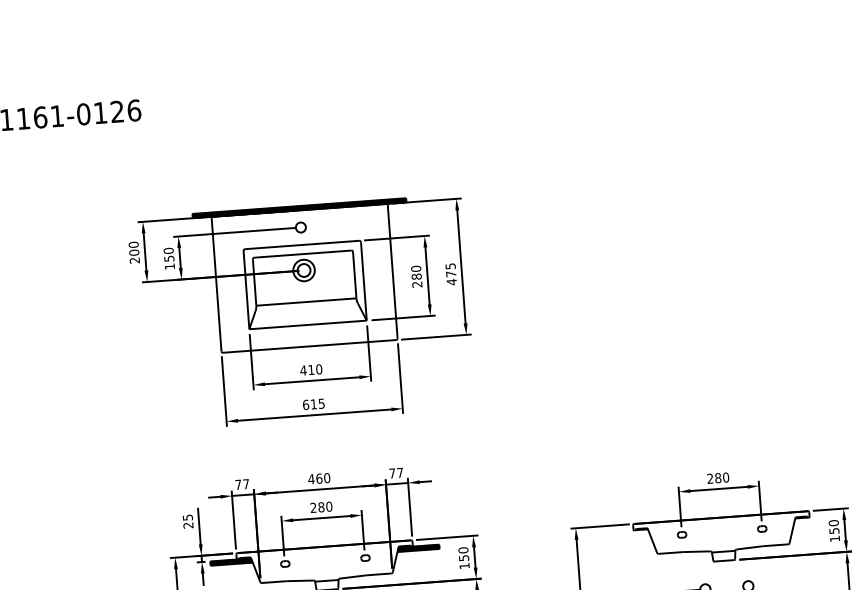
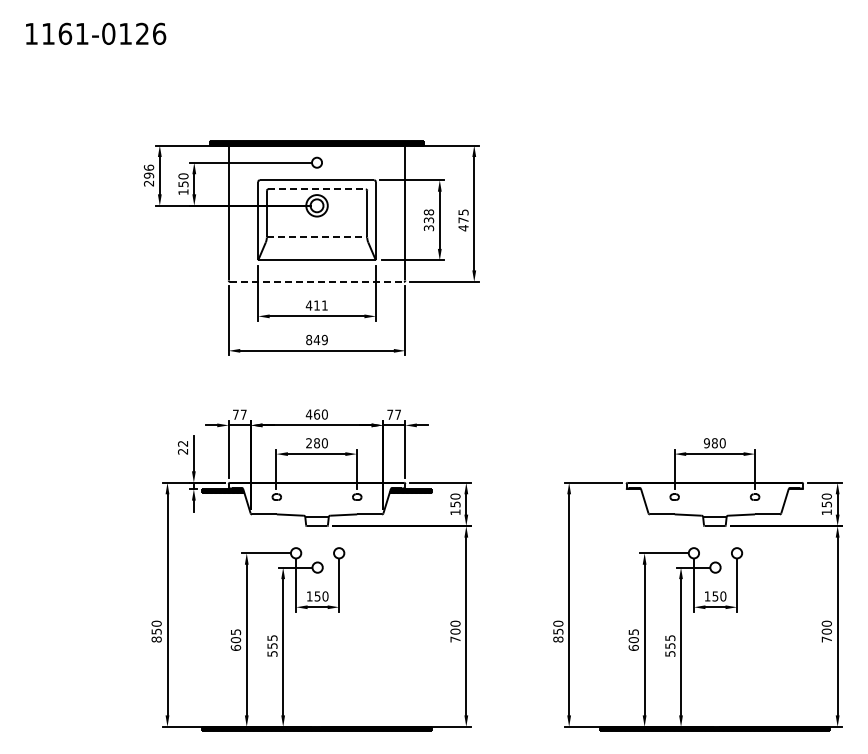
text: (133, 248) -> (148, 171), 200 -> 296
line: (303, 254) -> (317, 189), solid -> dashed
text: (417, 276) -> (429, 220), 280 -> 338
line: (306, 302) -> (317, 237), solid -> dashed
line: (310, 345) -> (317, 281), solid -> dashed
text: (318, 369) -> (324, 305), 410 -> 411
text: (313, 403) -> (316, 339), 615 -> 849
text: (709, 479) -> (706, 443), 280 -> 980
text: (187, 517) -> (182, 443), 25 -> 22

